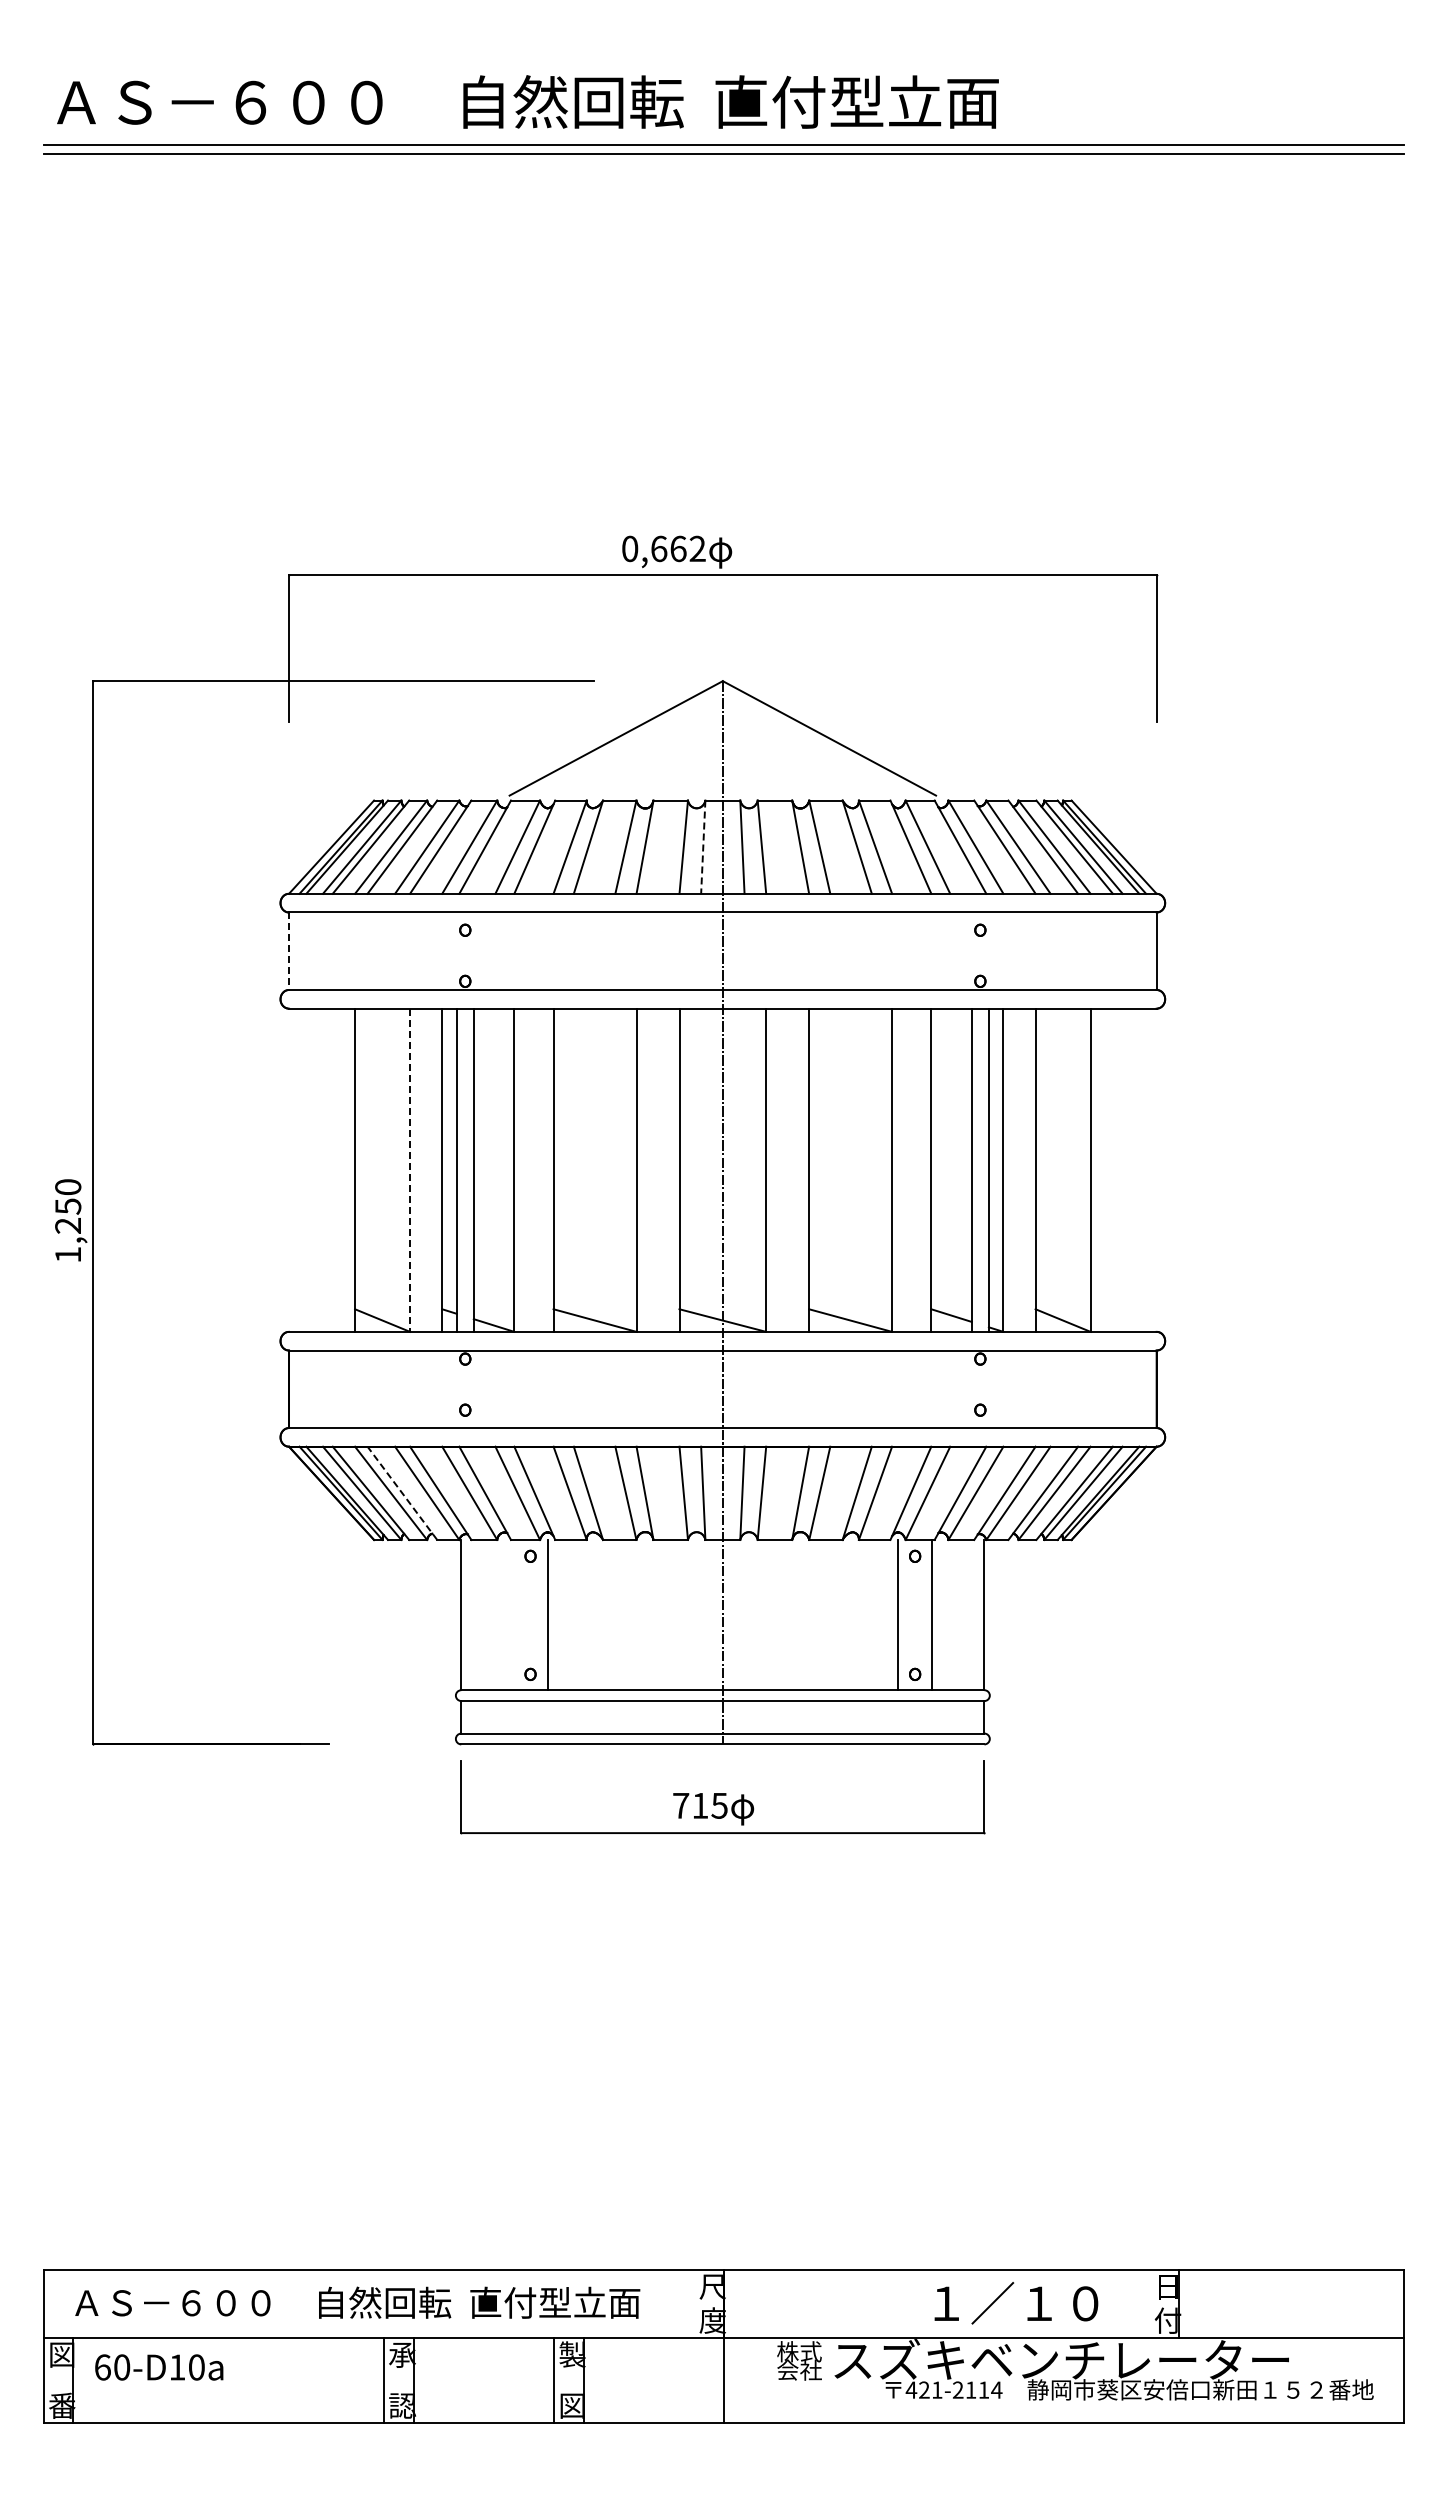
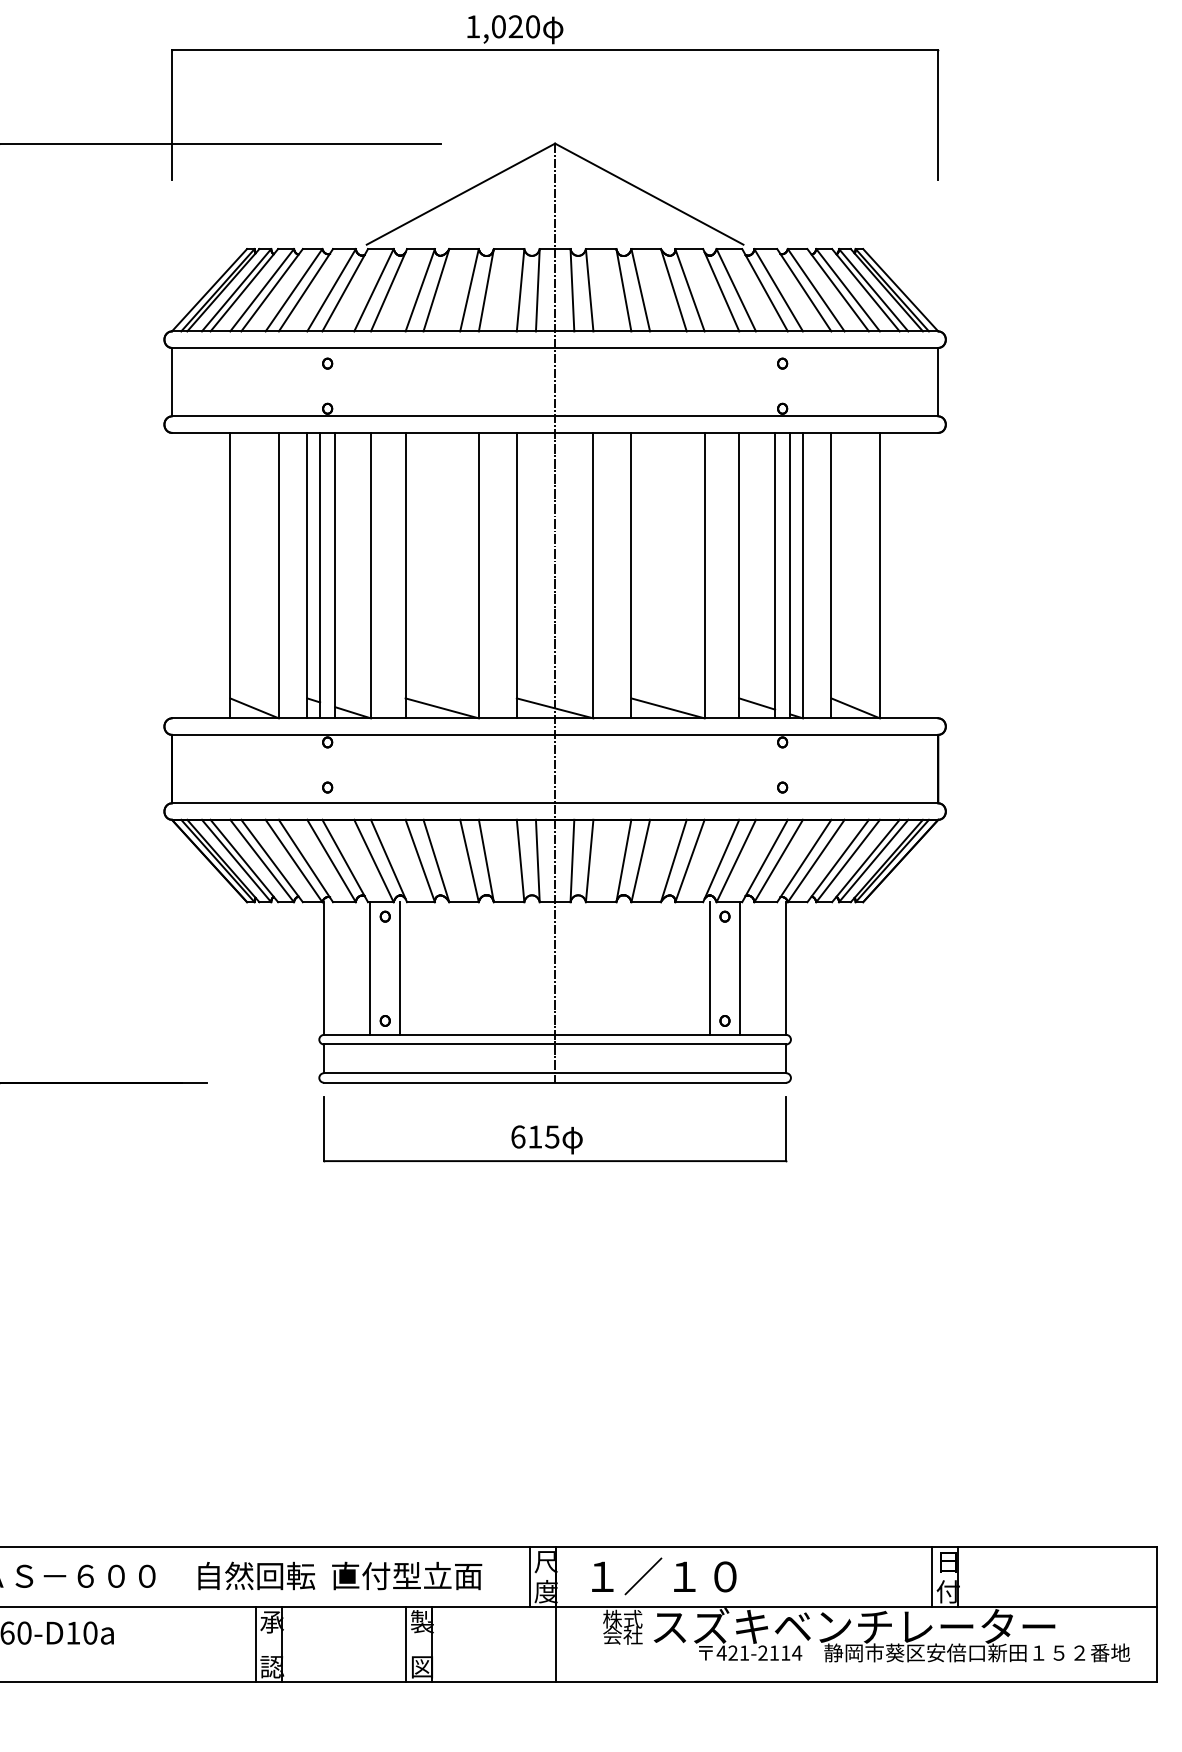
text: (663, 548) -> (502, 26), 0,662 -> 1,020
line: (703, 847) -> (538, 290), dashed -> solid
line: (289, 951) -> (172, 382), dashed -> solid
line: (410, 1170) -> (279, 575), dashed -> solid
line: (402, 1492) -> (272, 860), dashed -> solid
line: (513, 1614) -> (370, 968), added
text: (681, 1805) -> (518, 1136), 715 -> 615
line: (694, 2303) -> (530, 1576), added
text: (1016, 2303) -> (664, 1576), moved
line: (1149, 2303) -> (931, 1576), added

